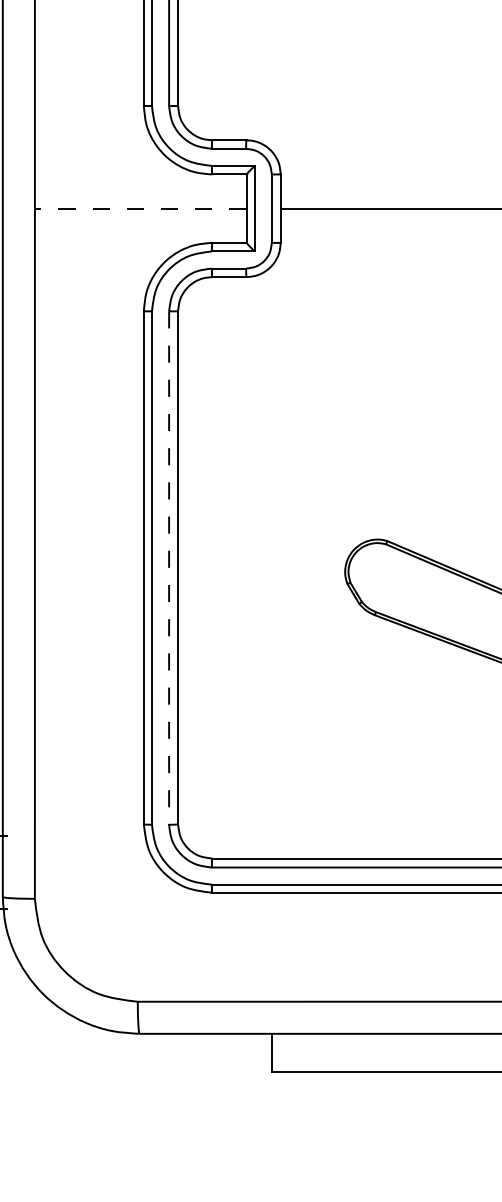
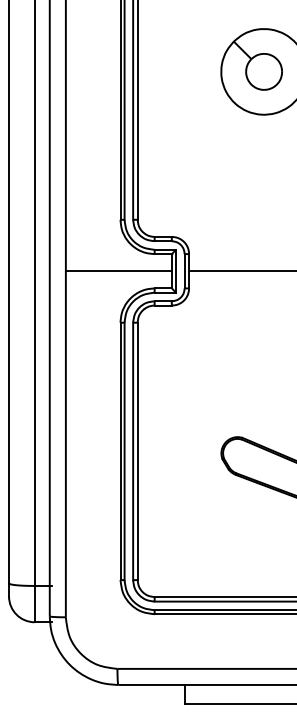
line: (139, 209) -> (118, 271), dashed -> solid
line: (169, 568) -> (133, 451), dashed -> solid

